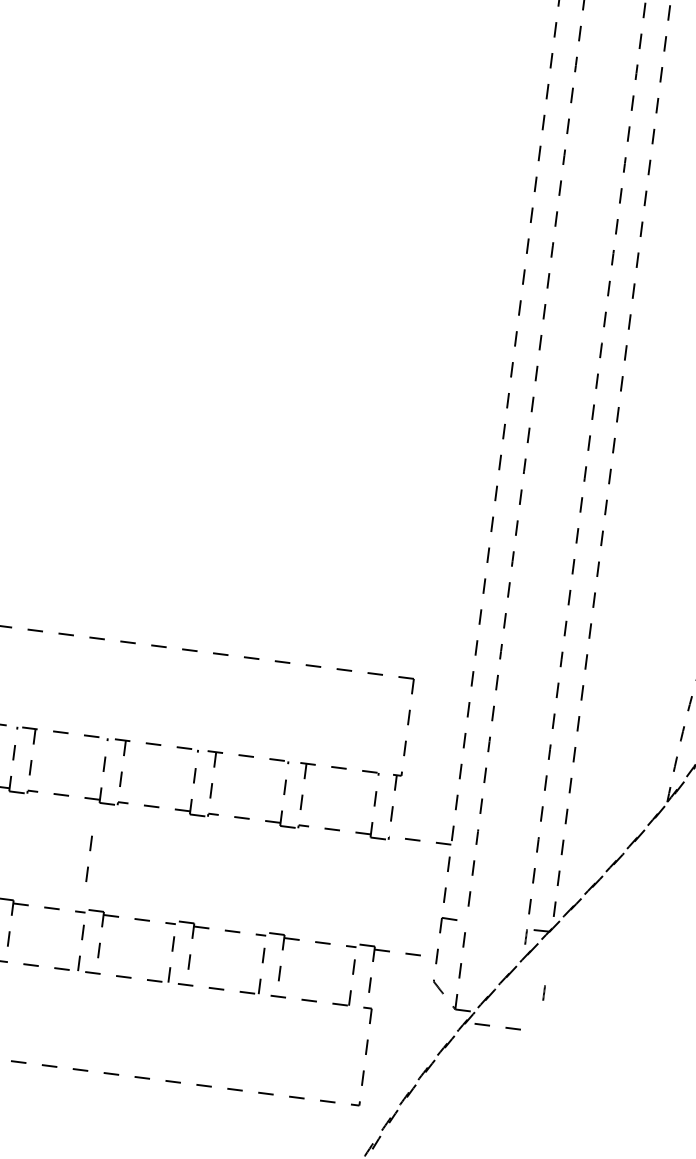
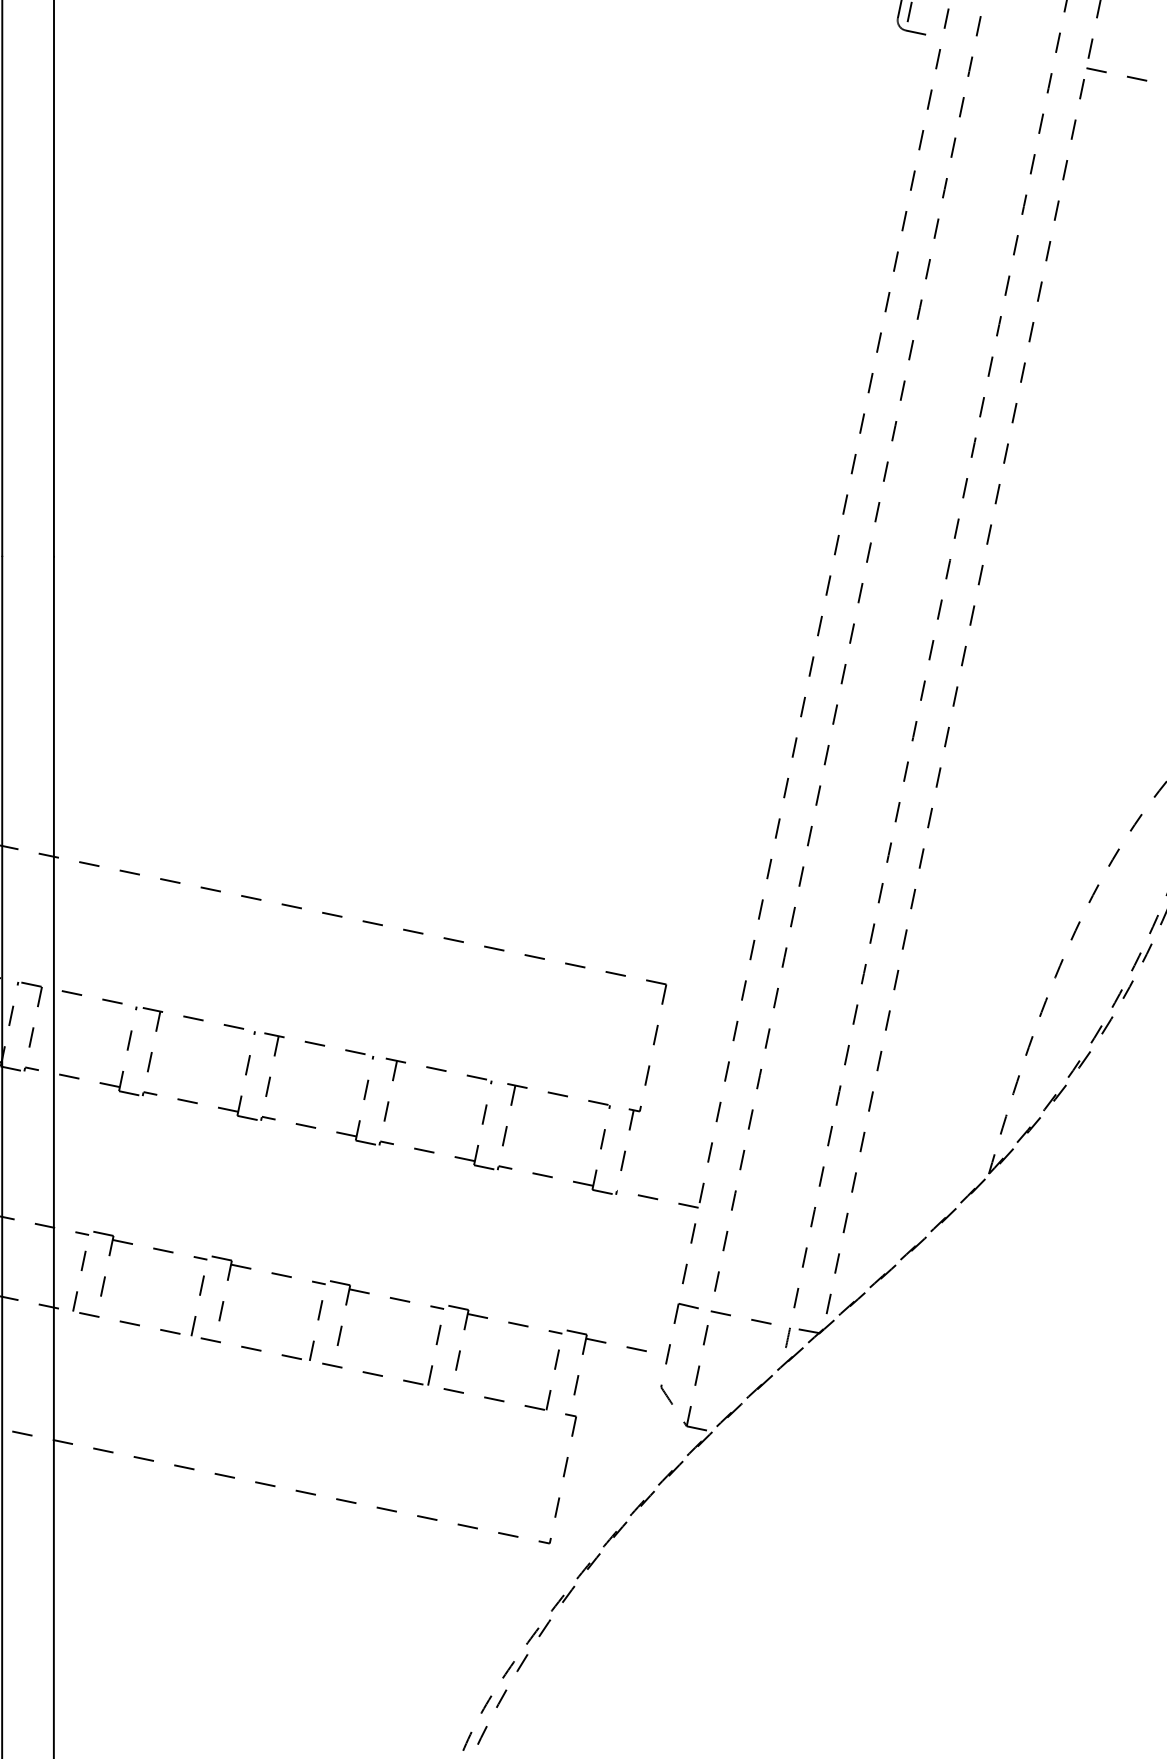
line: (89, 850) -> (219, 1178), removed
line: (543, 992) -> (805, 1413), removed
line: (489, 1026) -> (730, 1316), moved

